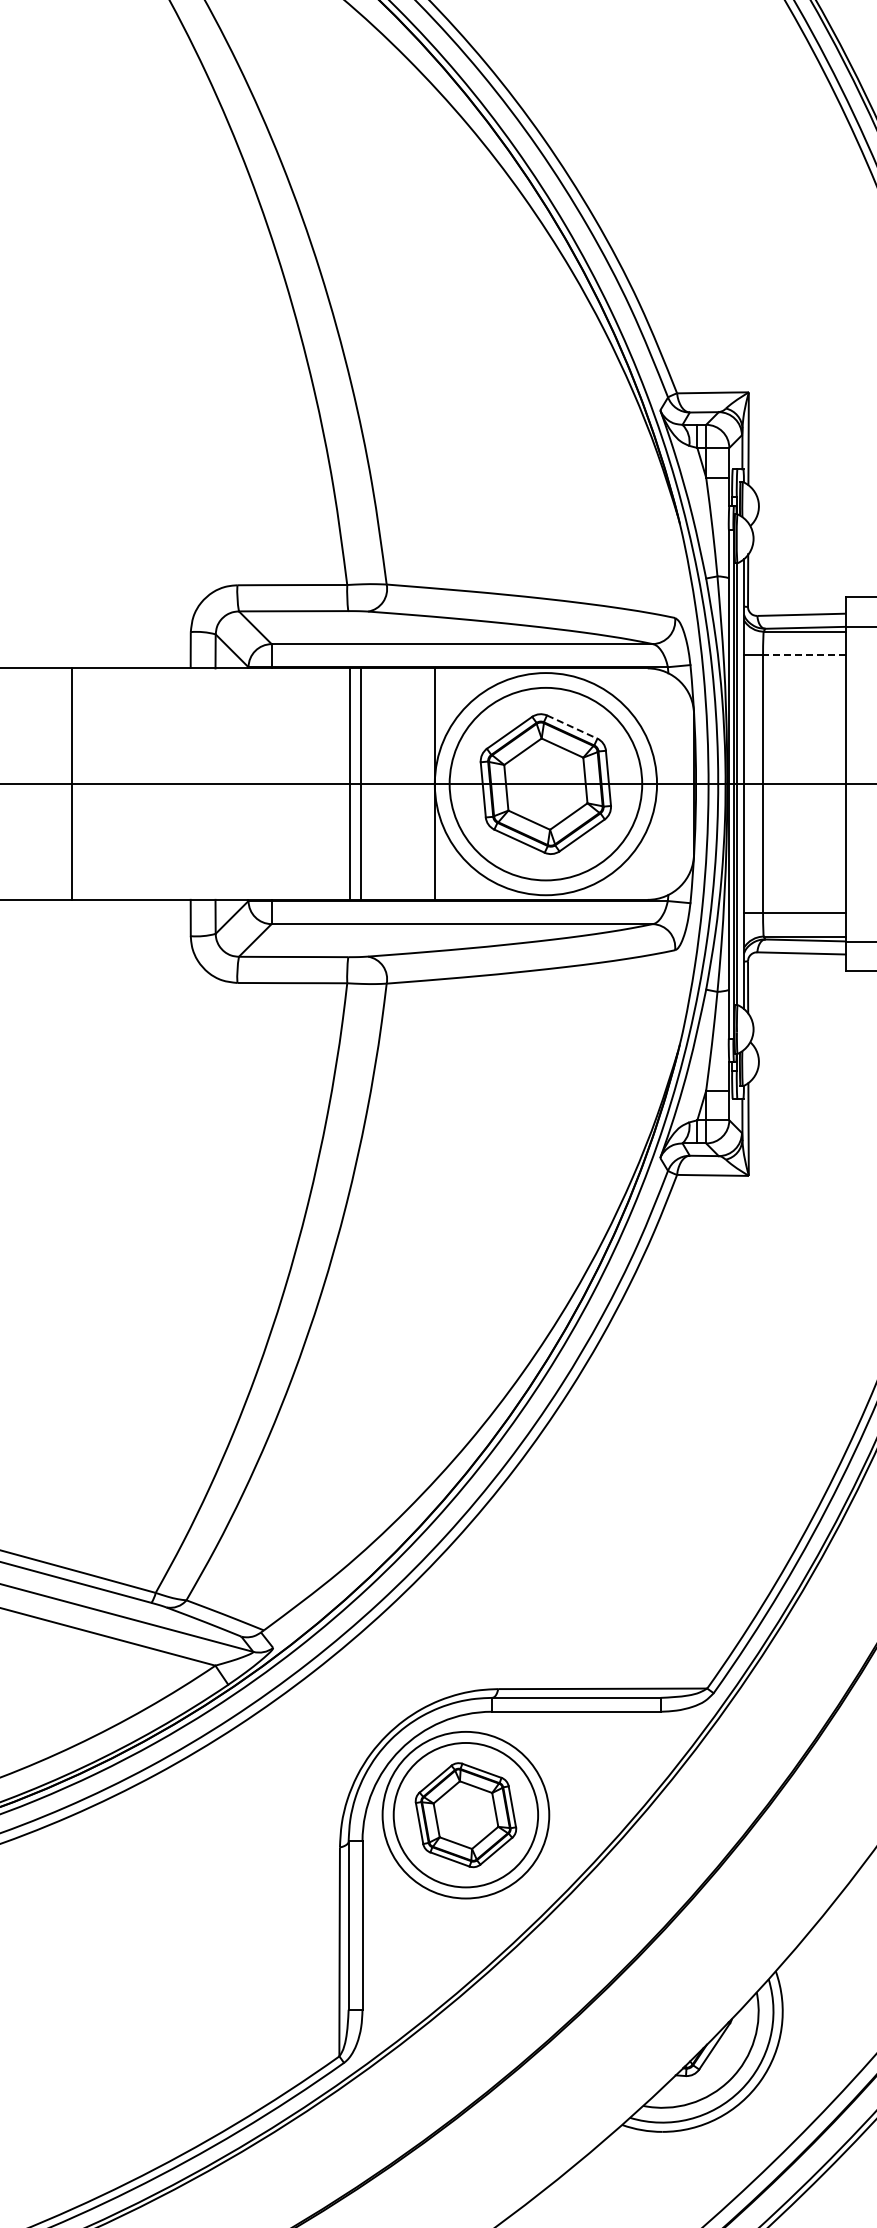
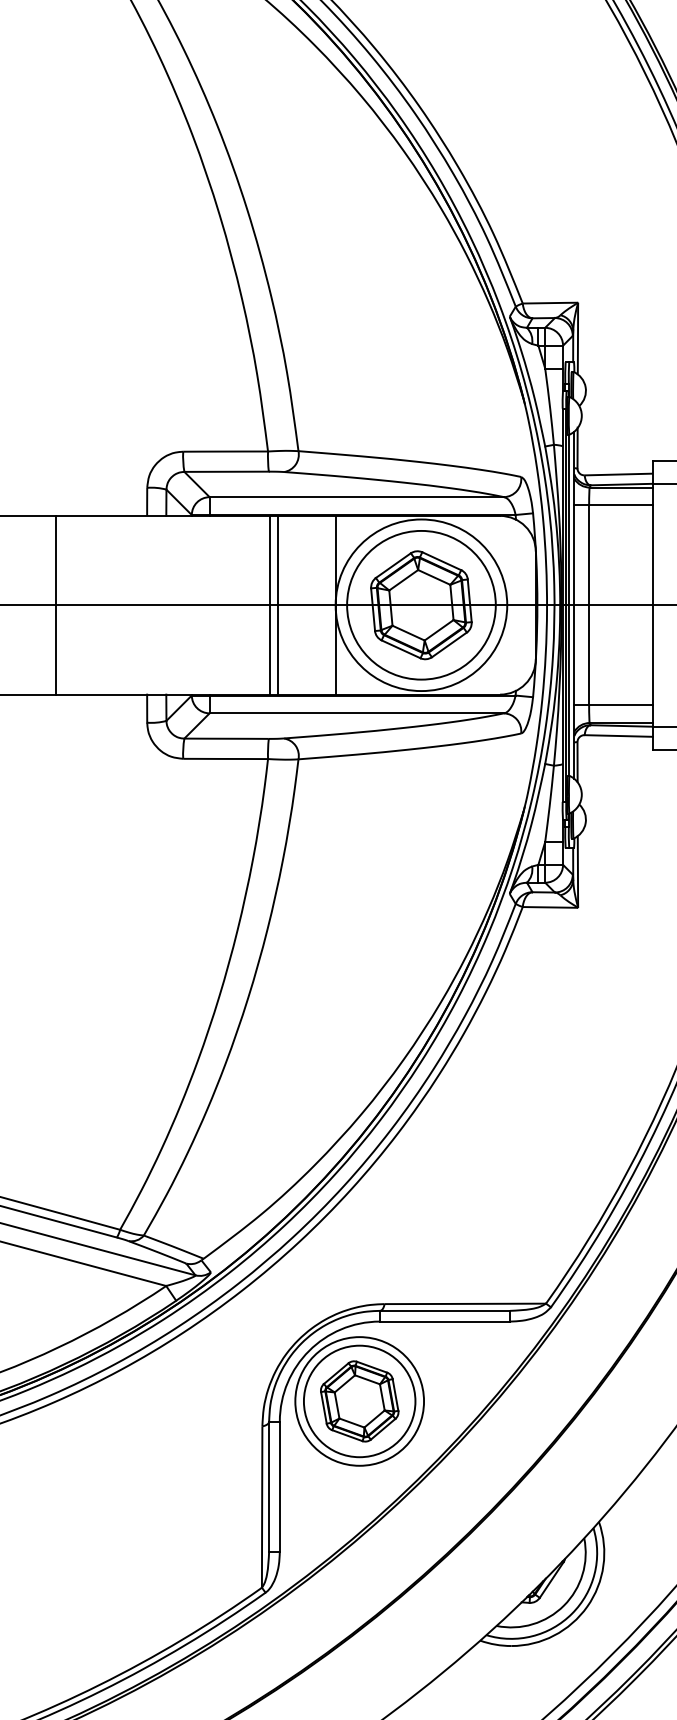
line: (803, 654) -> (620, 505), dashed -> solid
line: (572, 727) -> (441, 561), dashed -> solid

